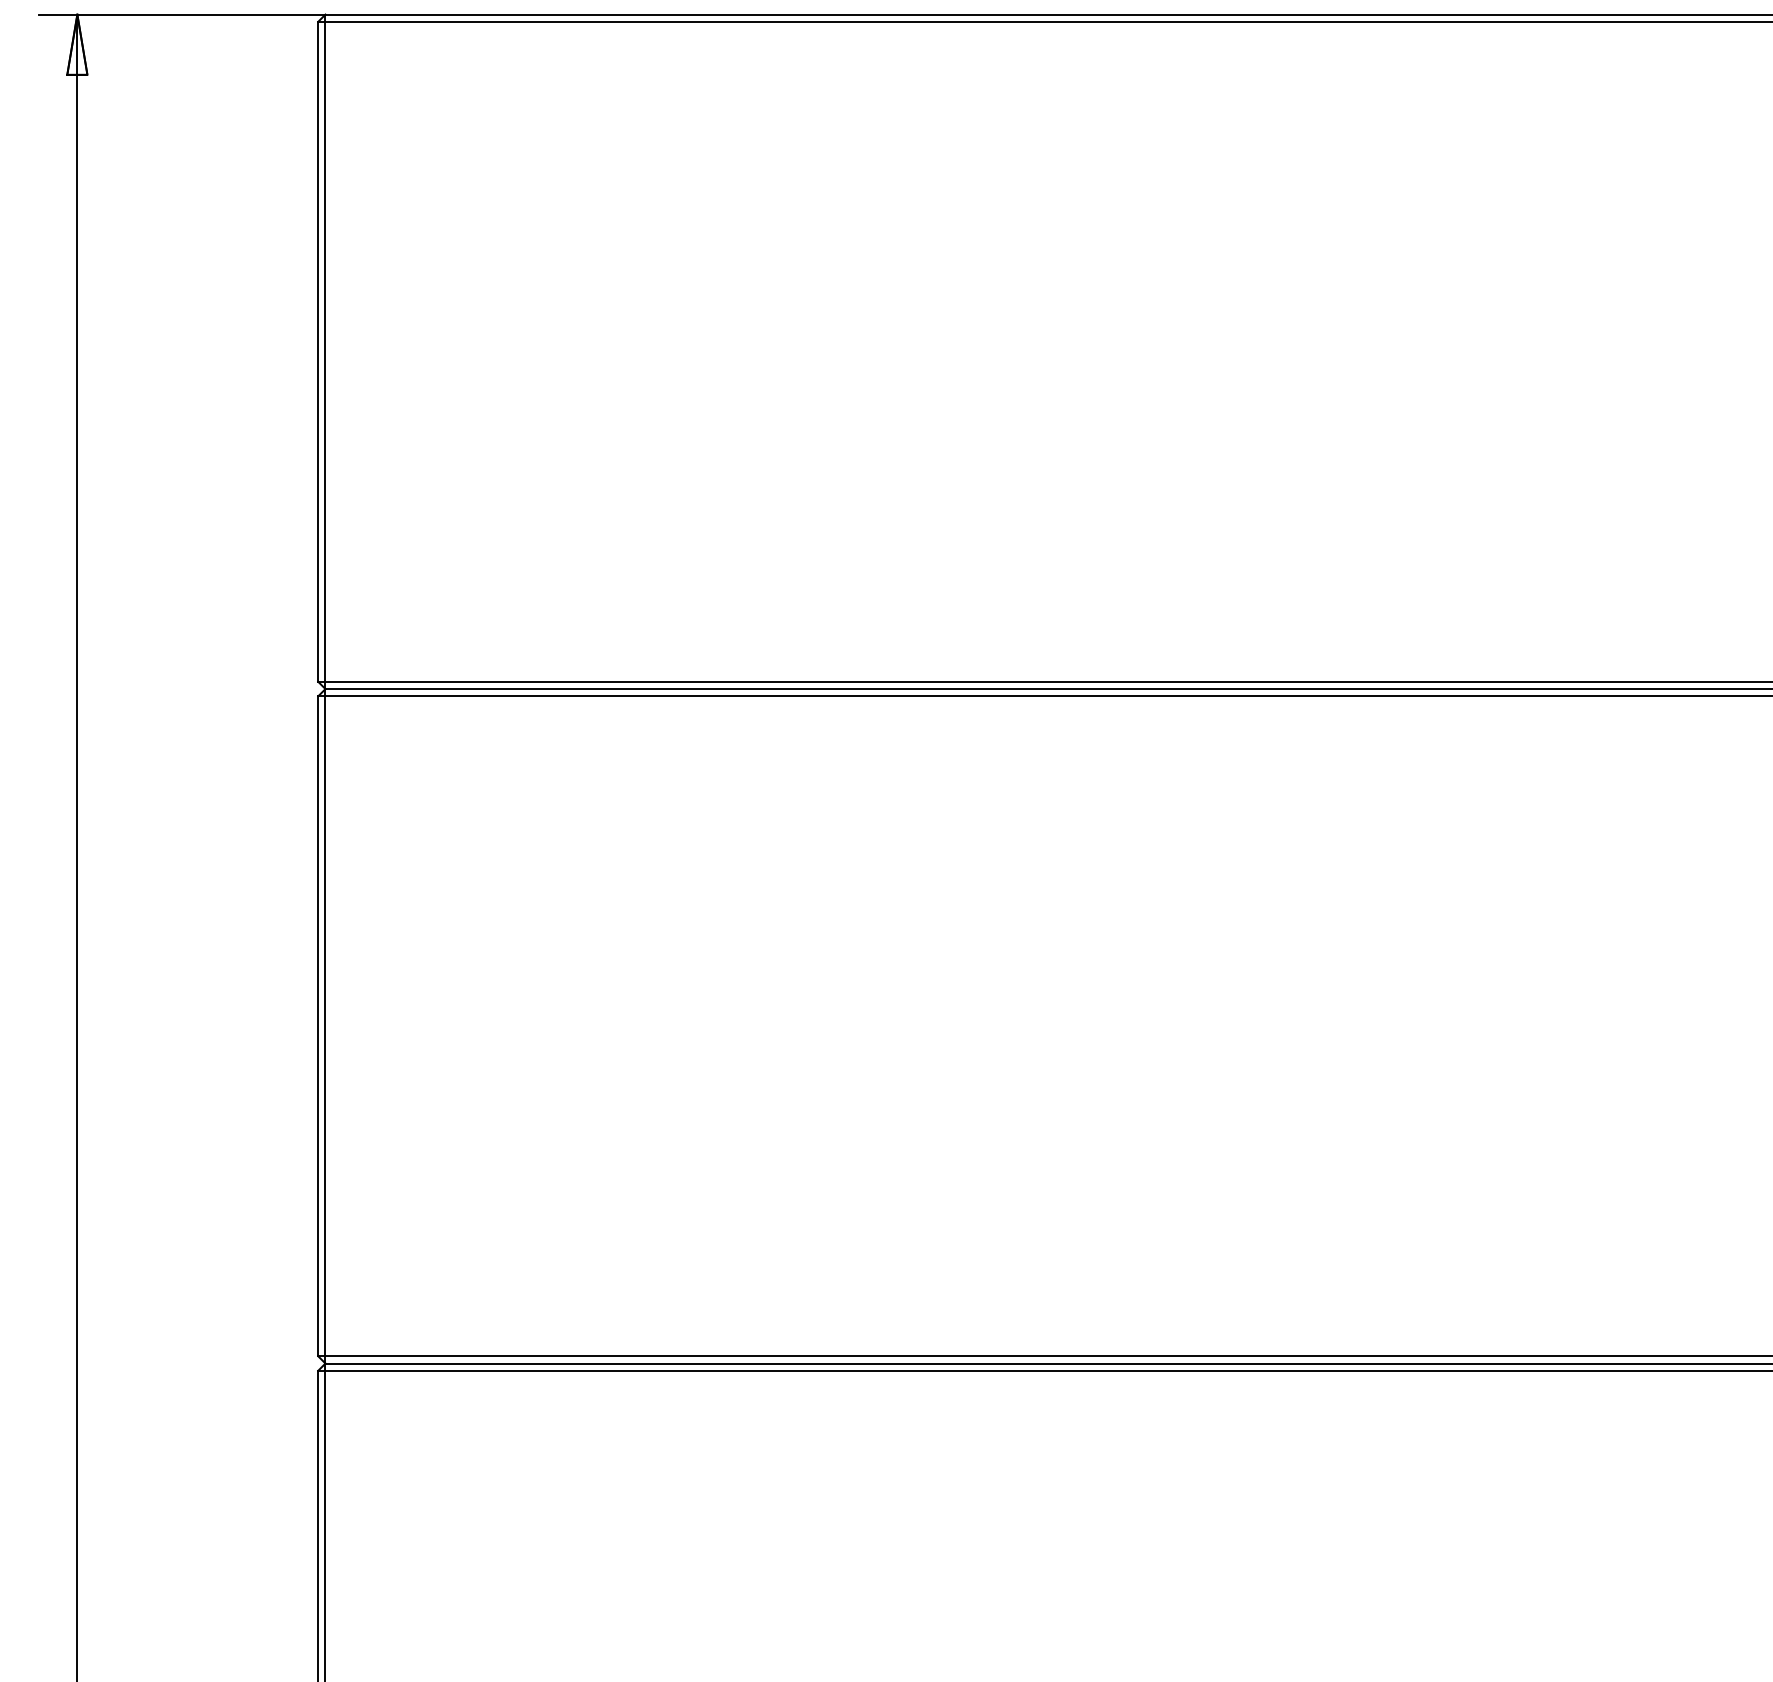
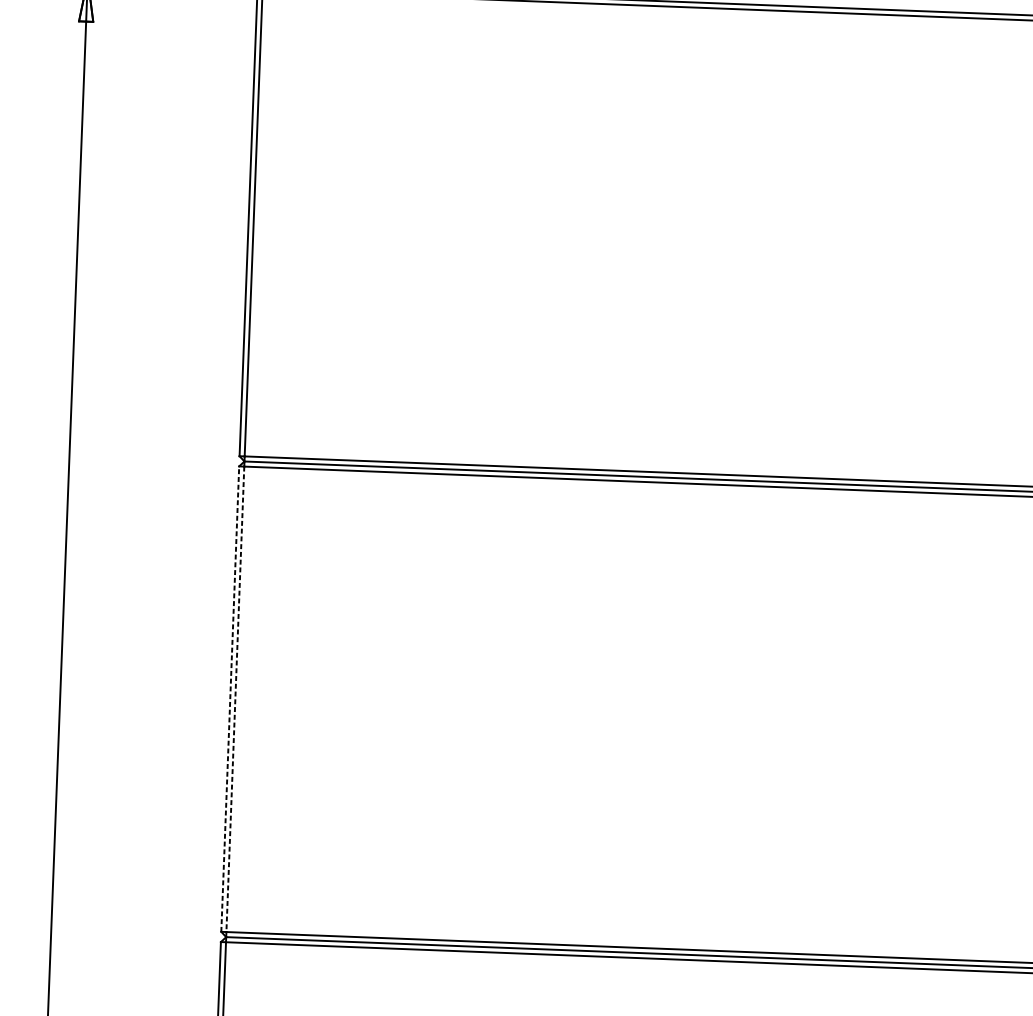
line: (318, 1025) -> (230, 698), solid -> dashed
line: (325, 1026) -> (235, 699), solid -> dashed

